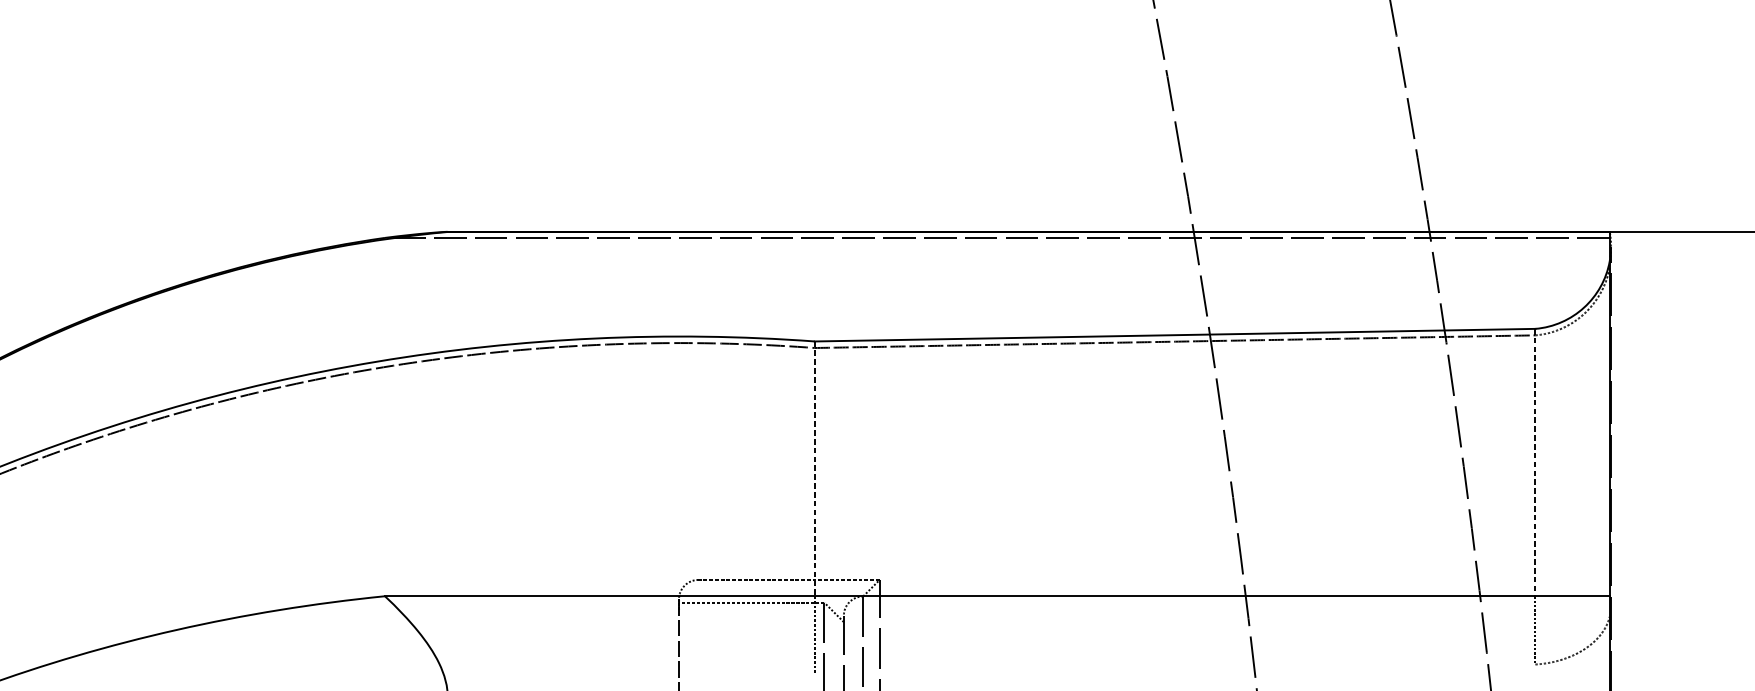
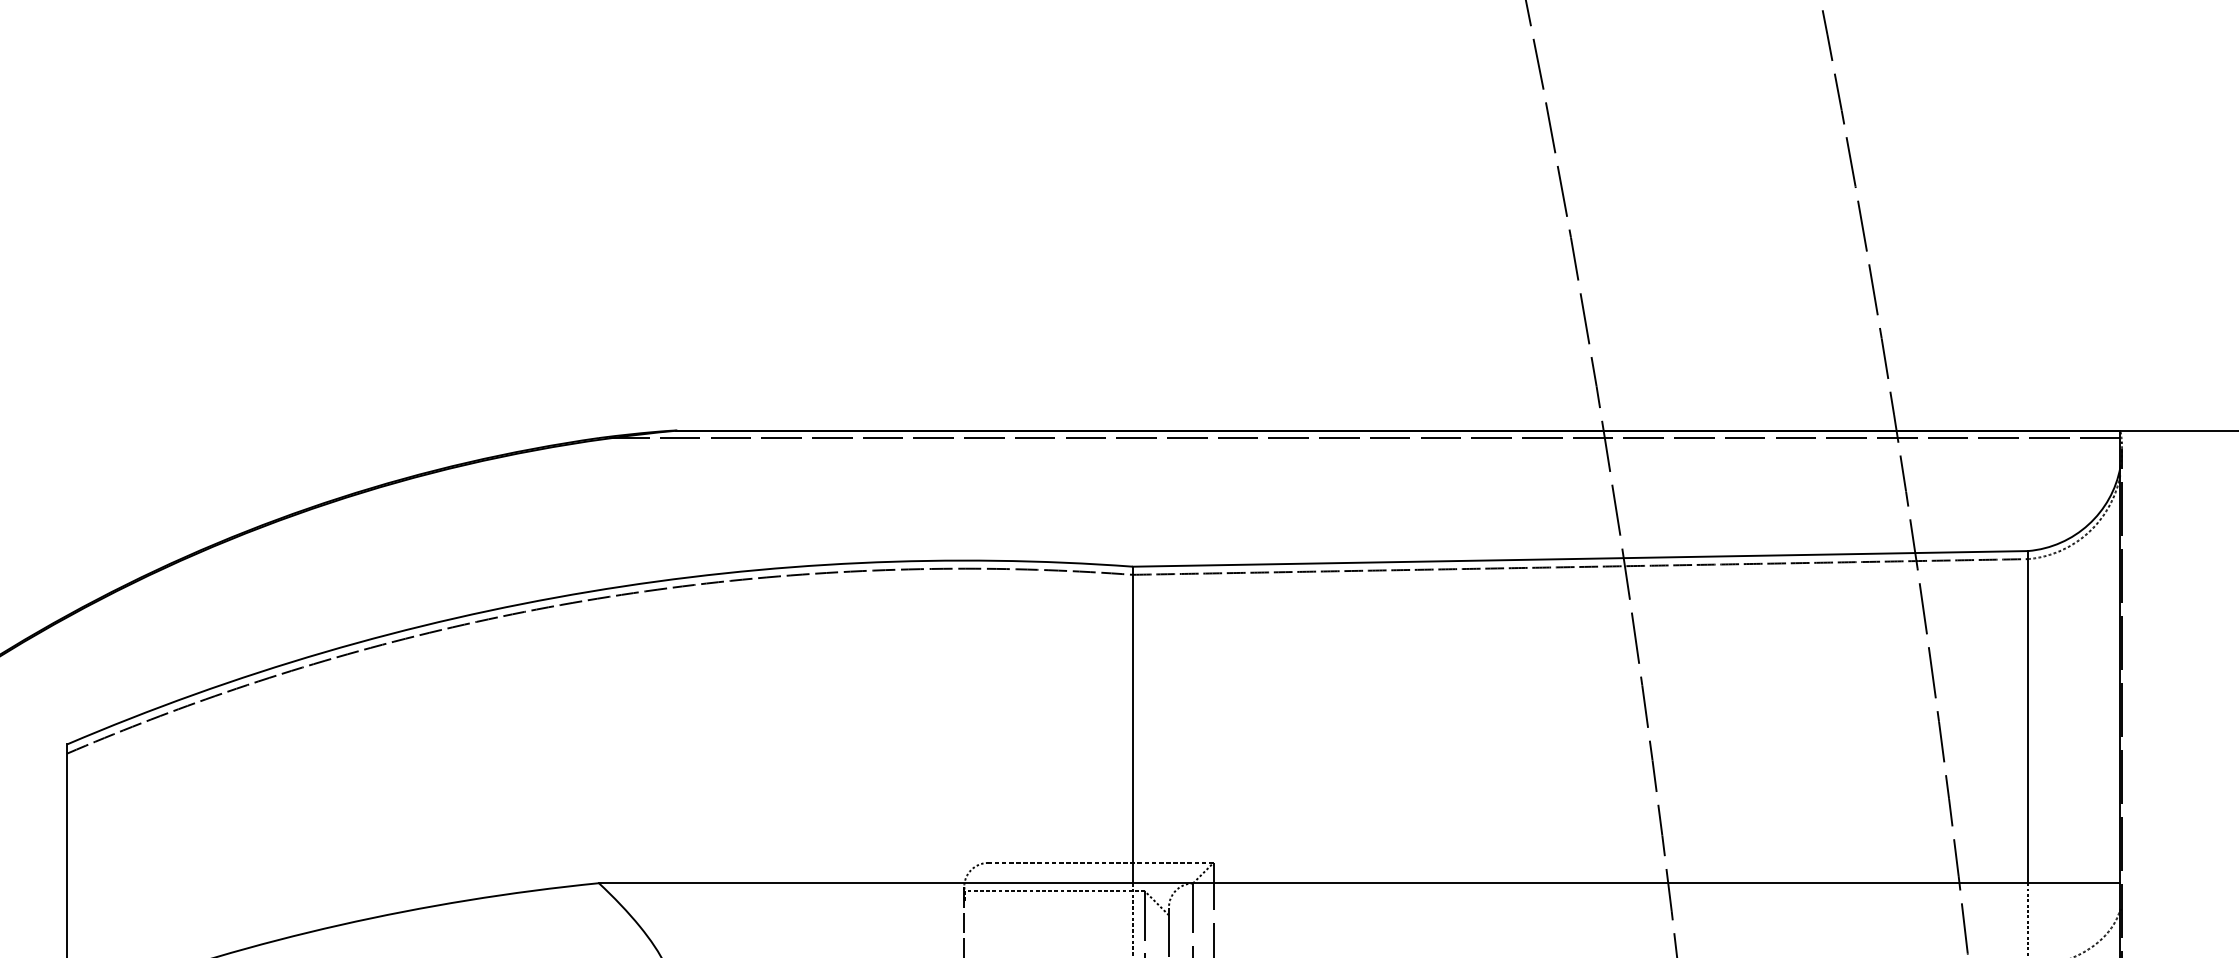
line: (1535, 462) -> (2028, 717), dashed -> solid
line: (814, 469) -> (1132, 725), dashed -> solid

